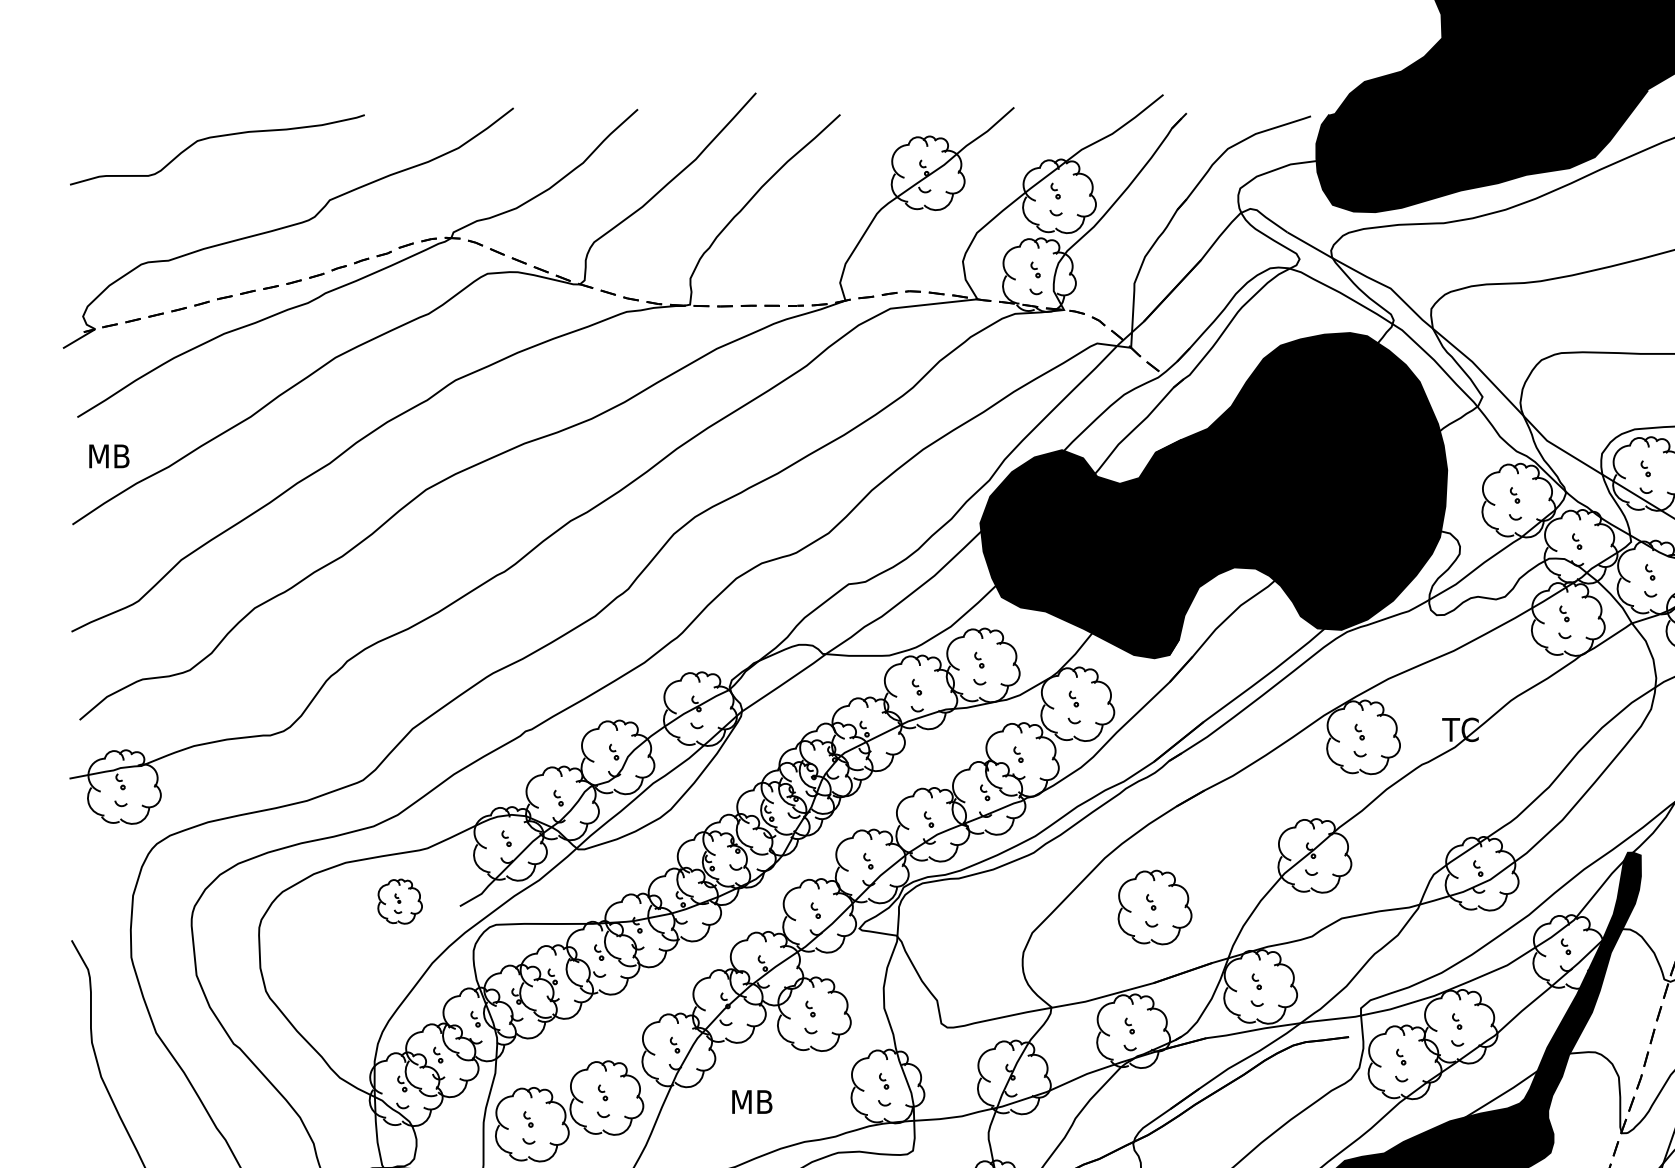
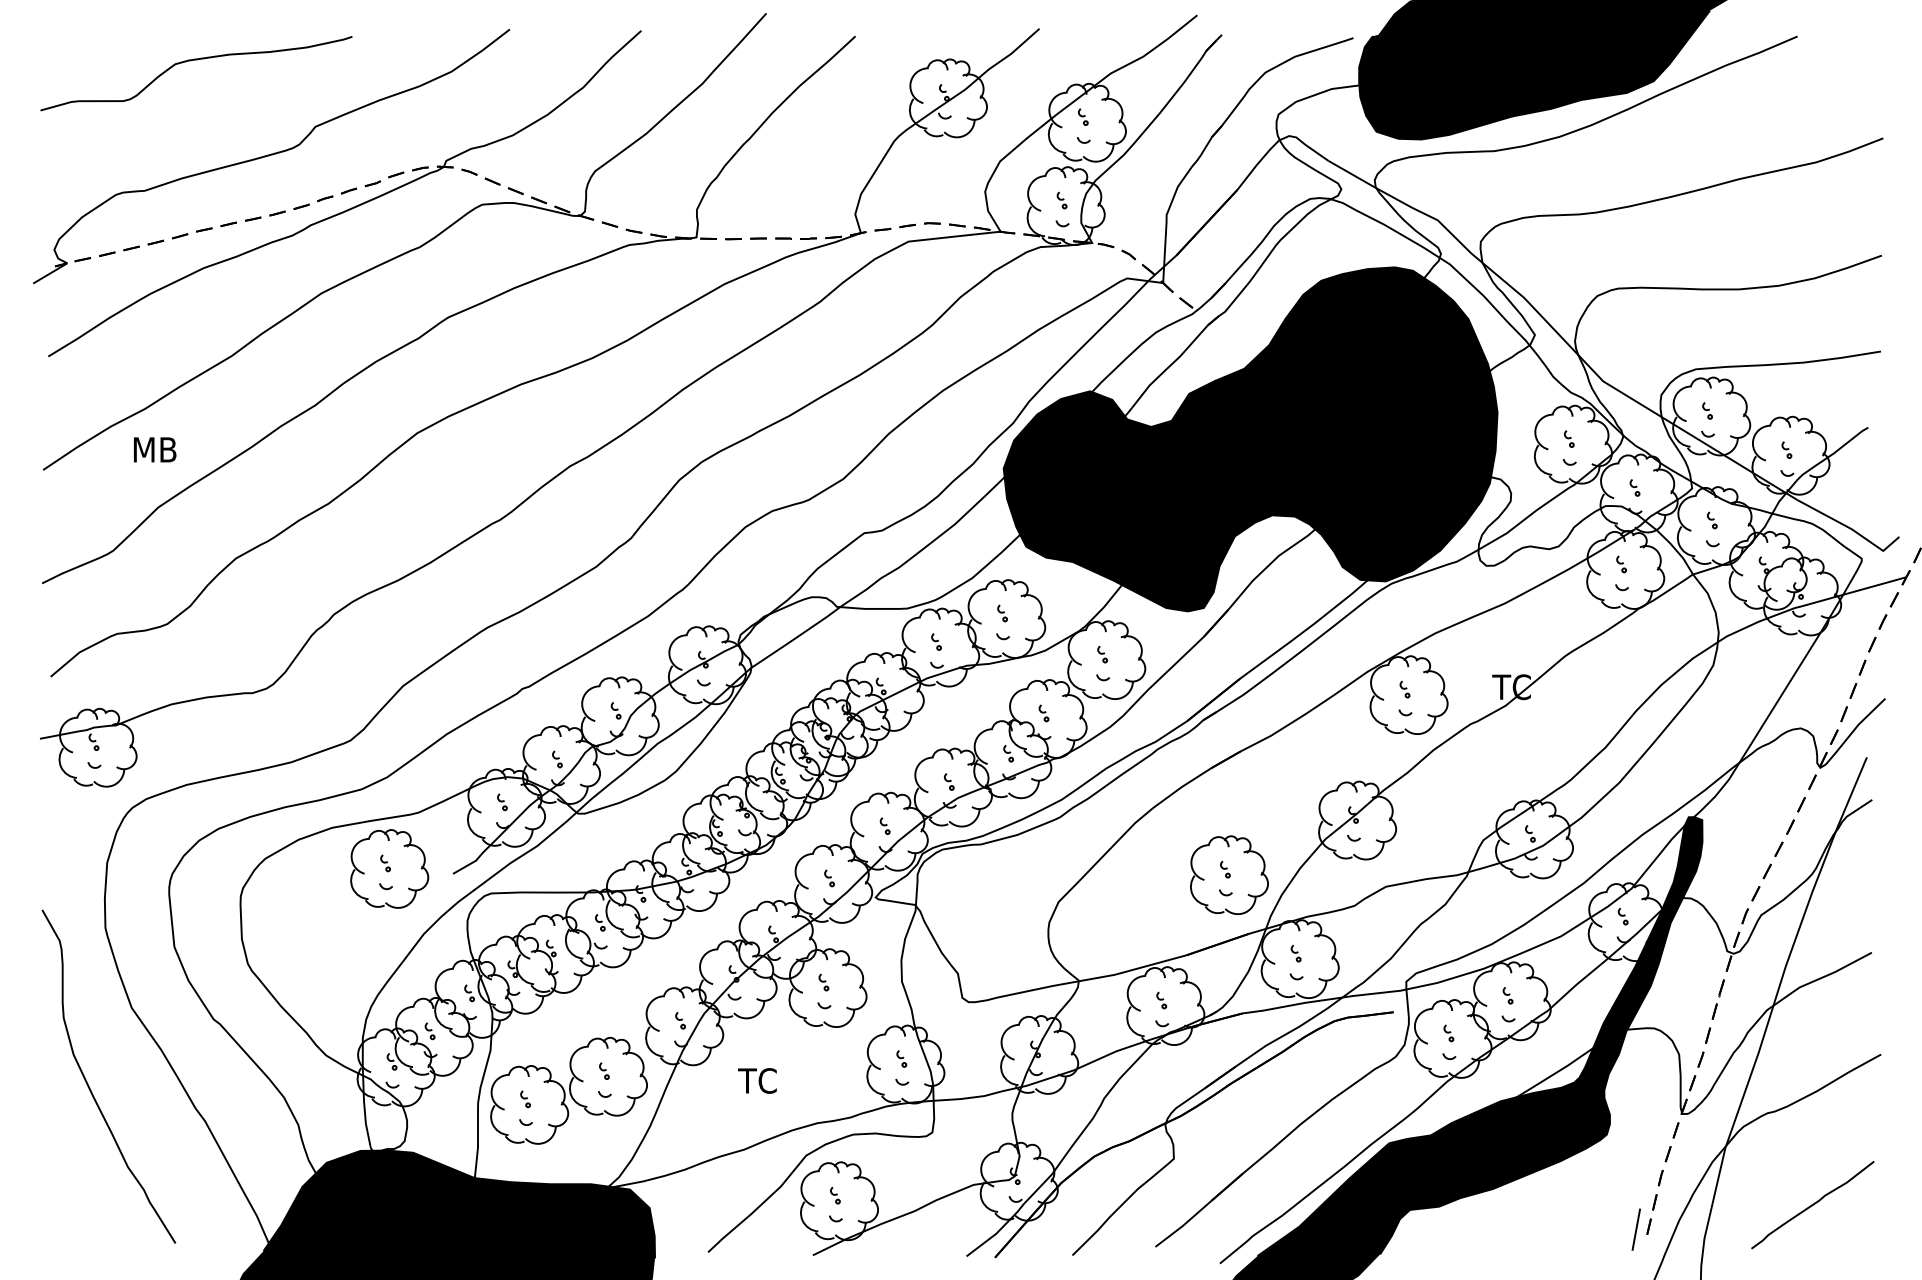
text: (109, 456) -> (155, 449), moved
part: (399, 901) -> (389, 868), size x1.67
part: (1155, 907) -> (1229, 875), moved
text: (750, 1101) -> (760, 1080), MB -> TC

